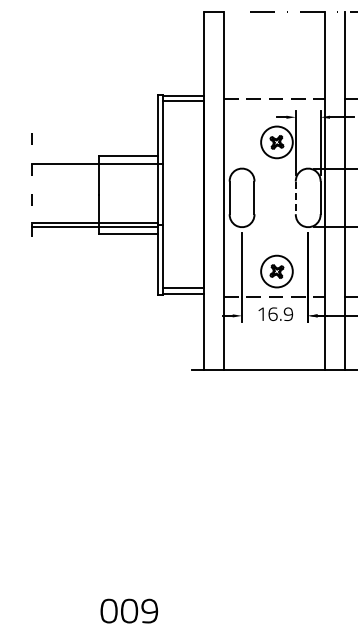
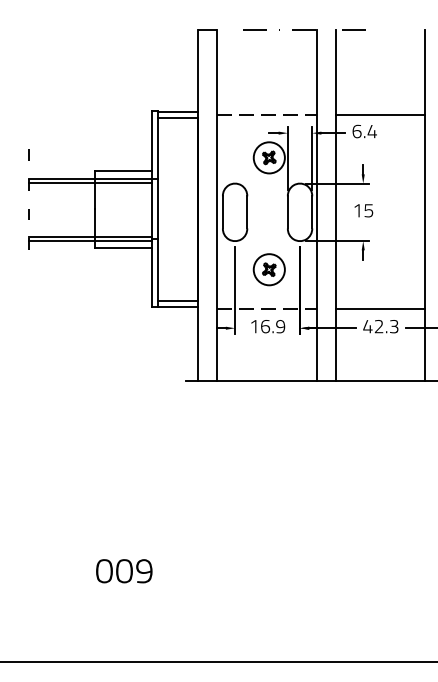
line: (94, 168) -> (90, 183), added
line: (295, 198) -> (287, 212), dashed -> solid
part: (276, 271) -> (268, 269), moved
text: (129, 611) -> (124, 571), moved

